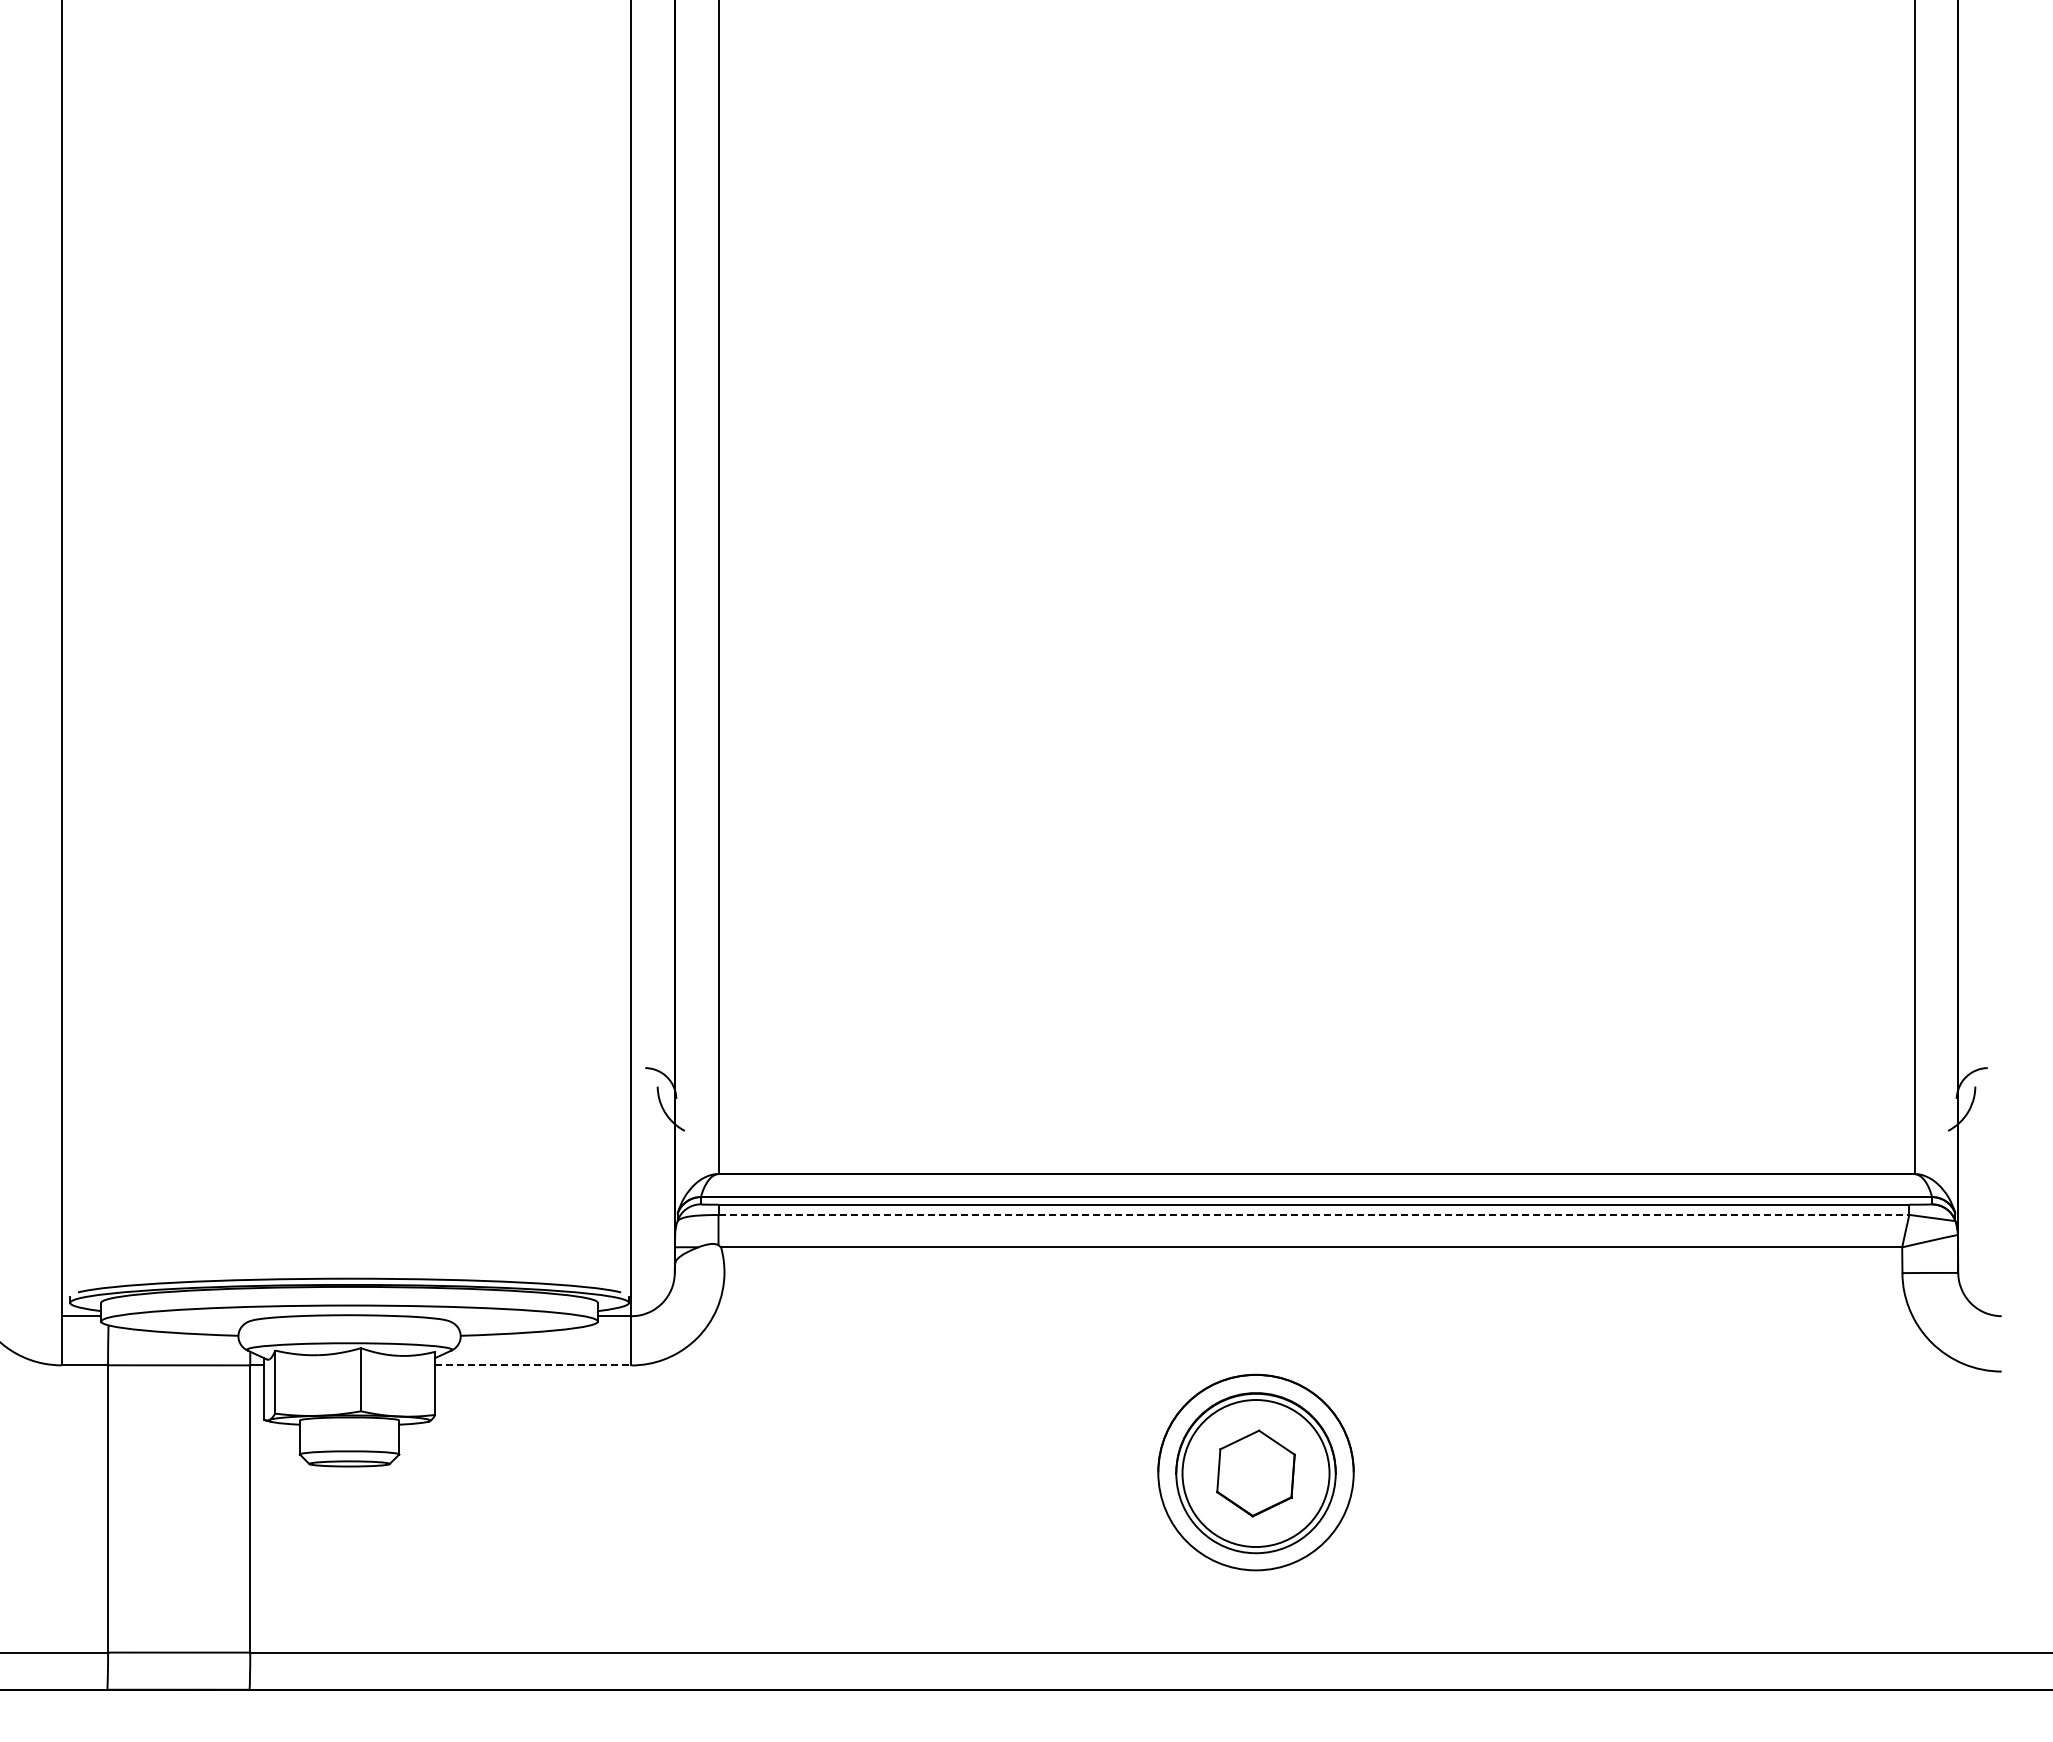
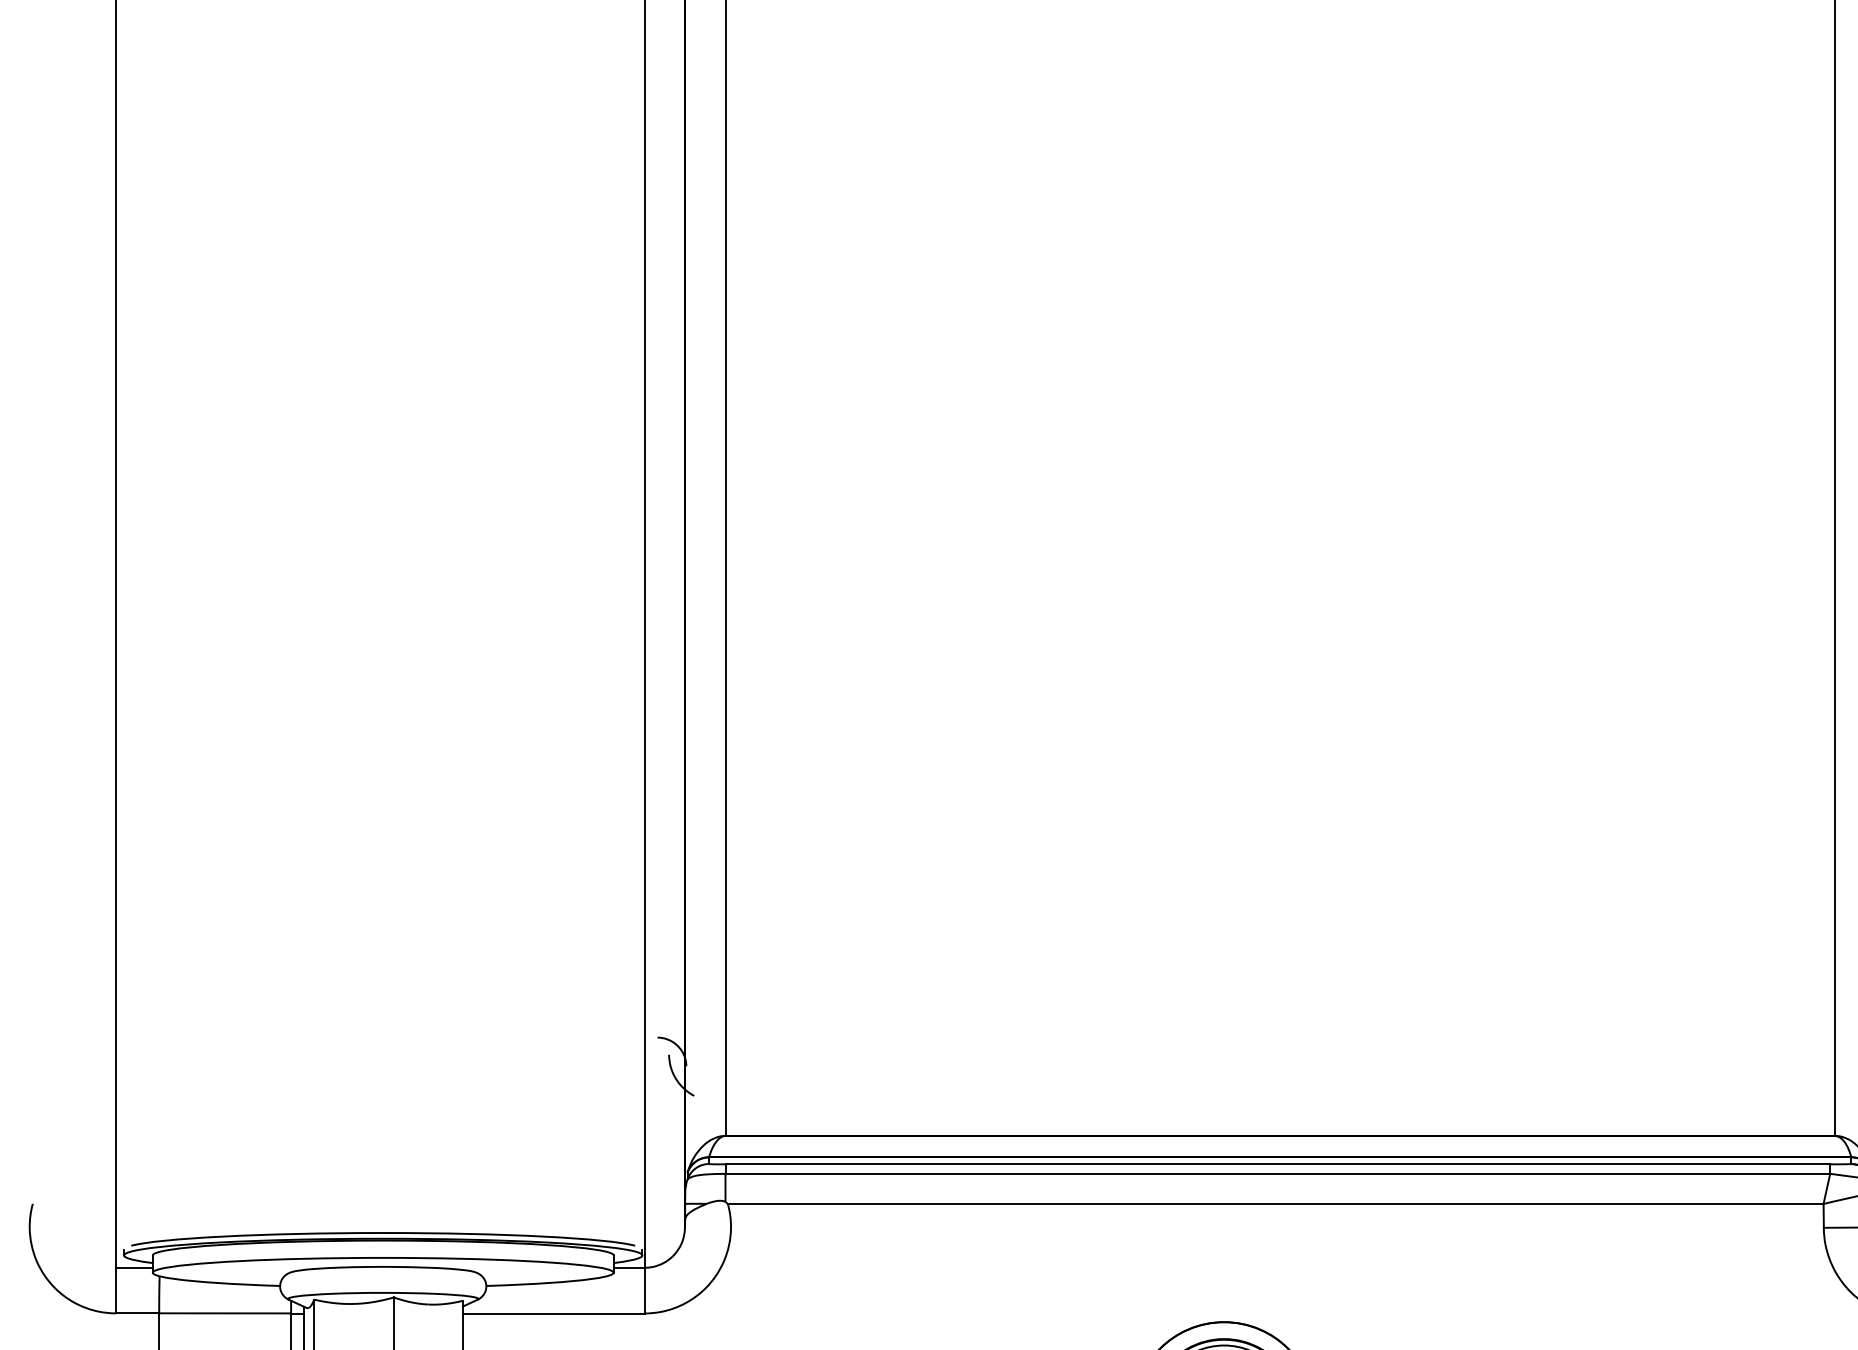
line: (1314, 1215) -> (1278, 1174), dashed -> solid
line: (533, 1365) -> (553, 1313), dashed -> solid

